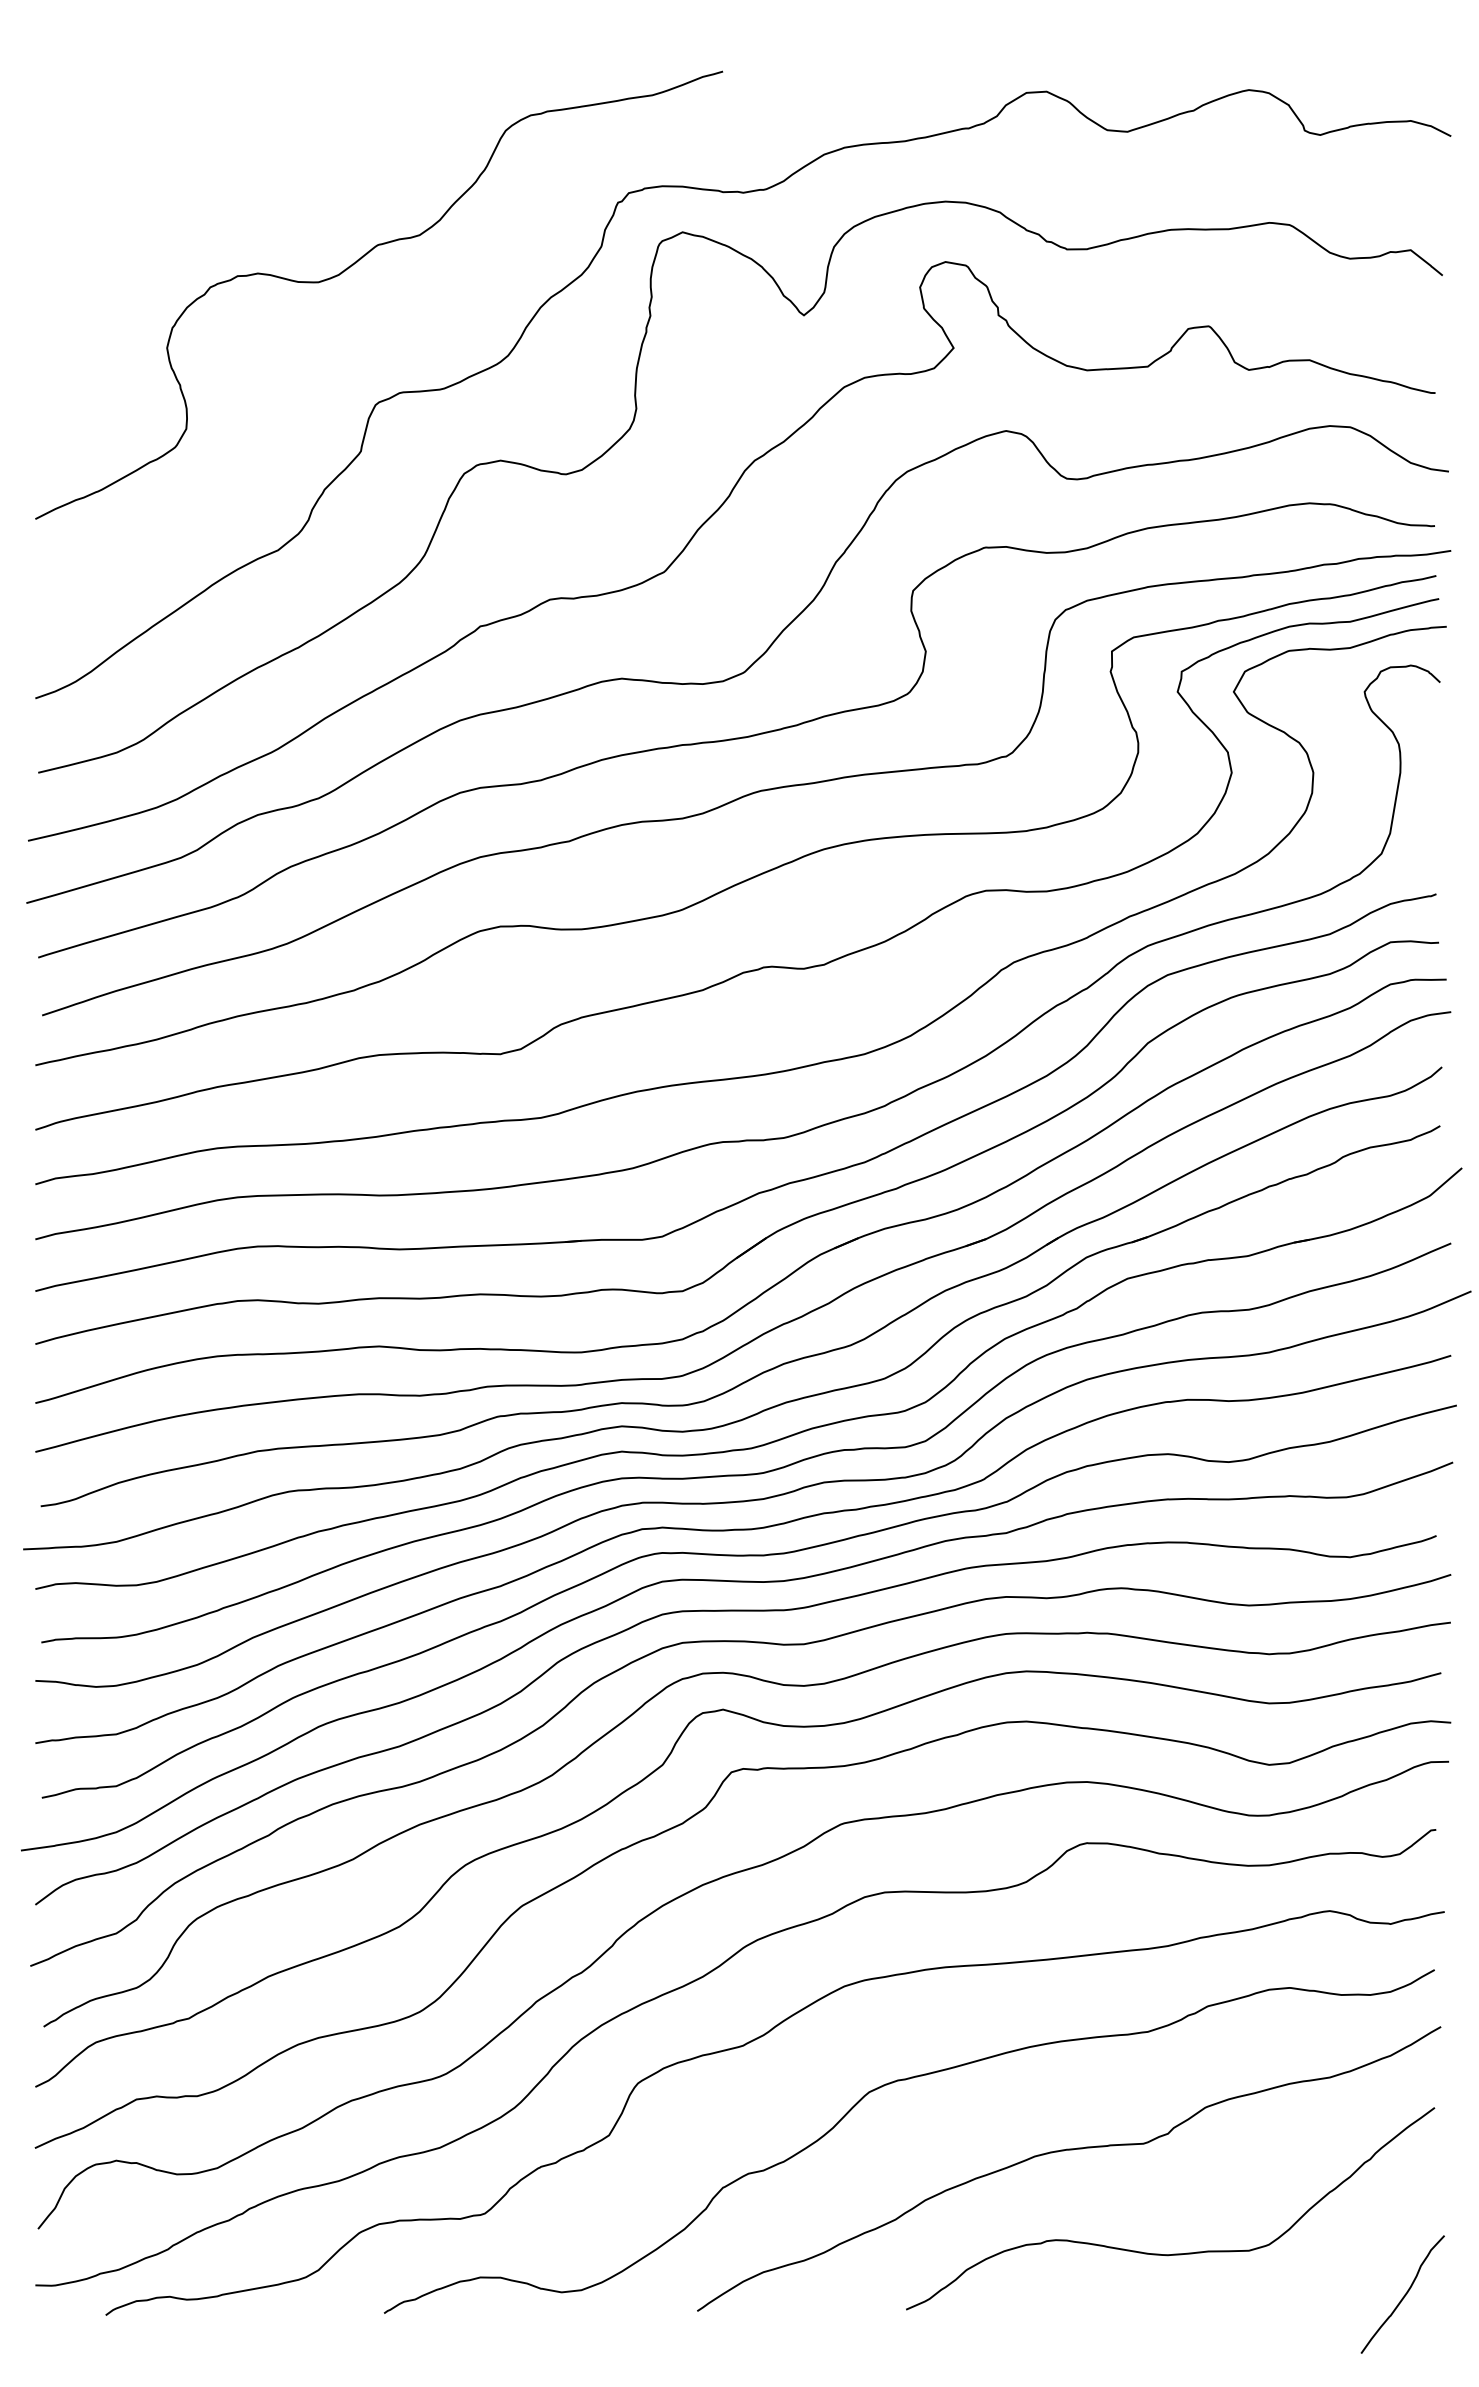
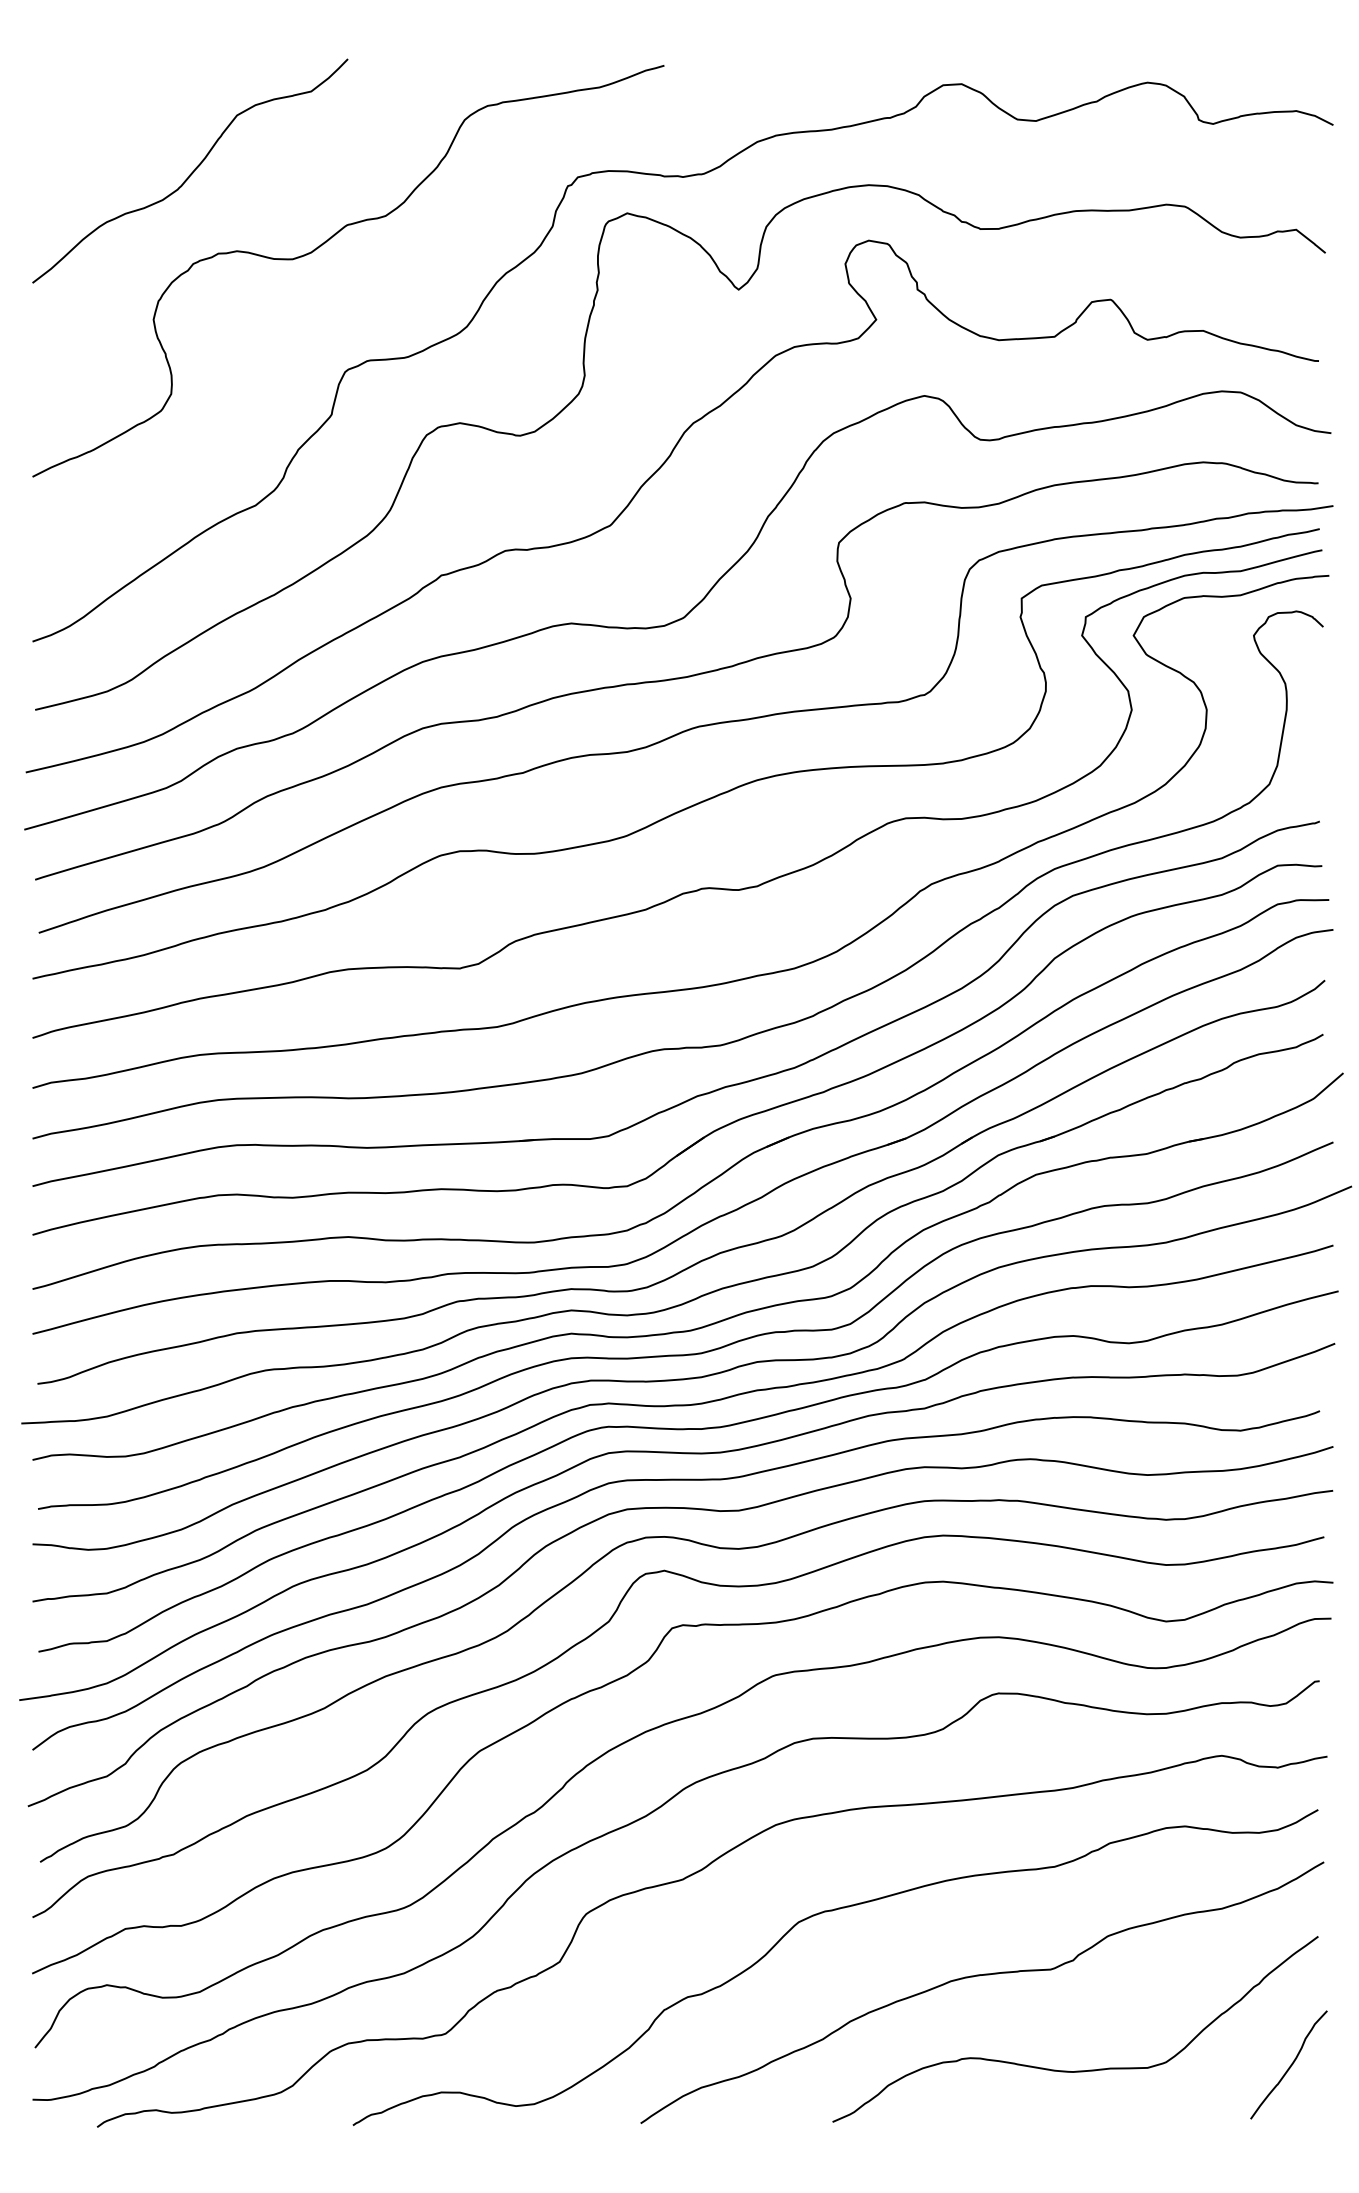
curve: (208, 187) -> (191, 172), added
curve: (1404, 2294) -> (1290, 2064), moved

